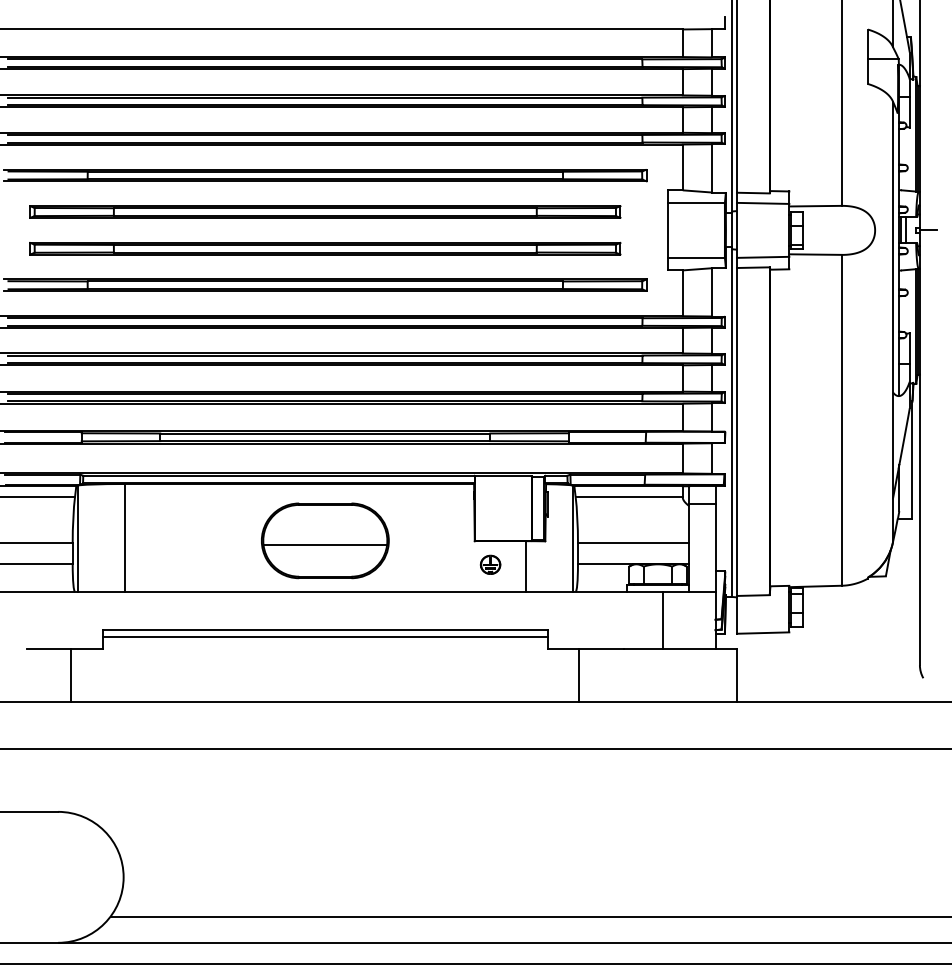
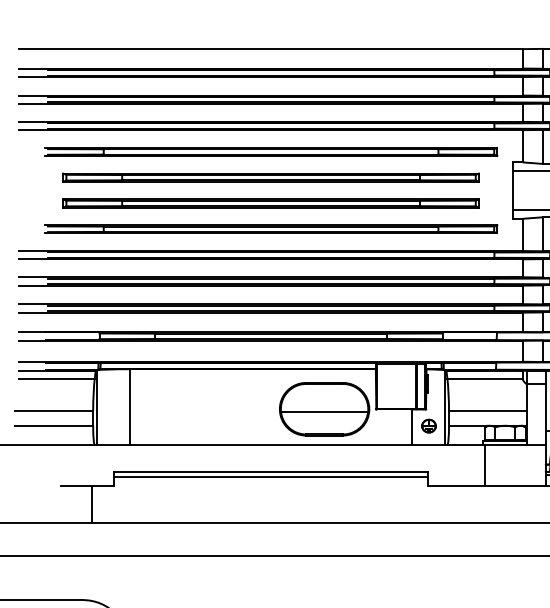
part: (325, 540) -> (324, 408), moved
part: (490, 564) -> (428, 425), moved
line: (663, 620) -> (485, 465), moved
line: (579, 675) -> (450, 504), removed

